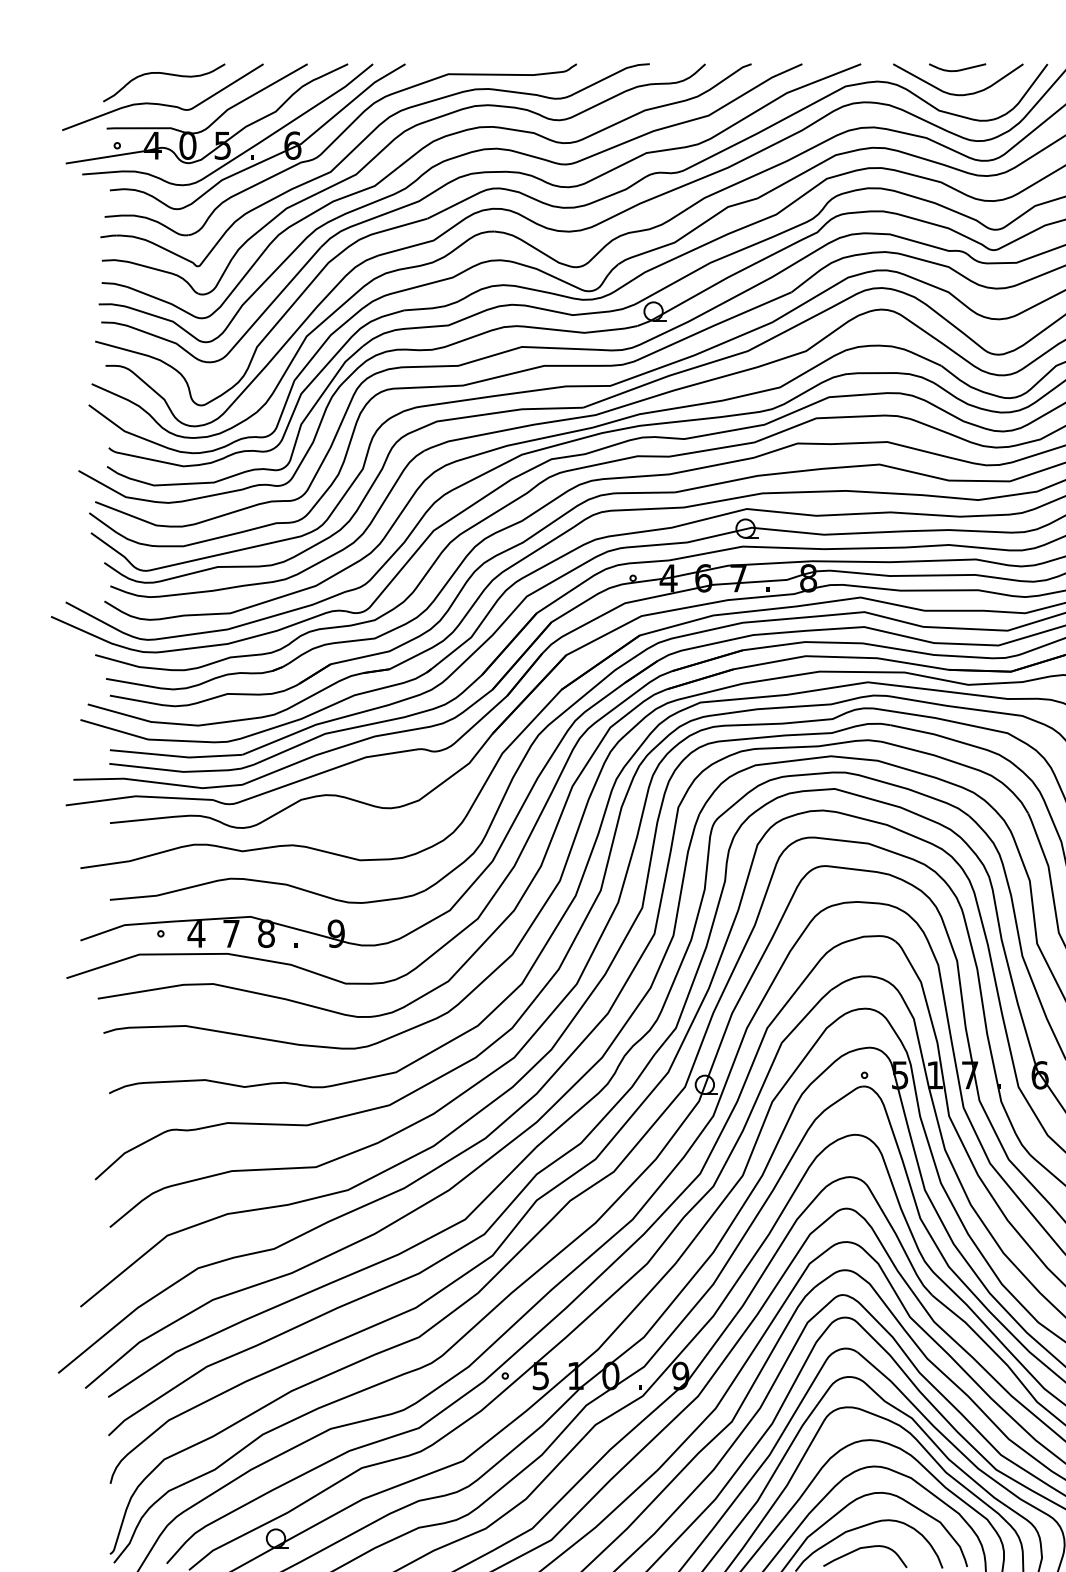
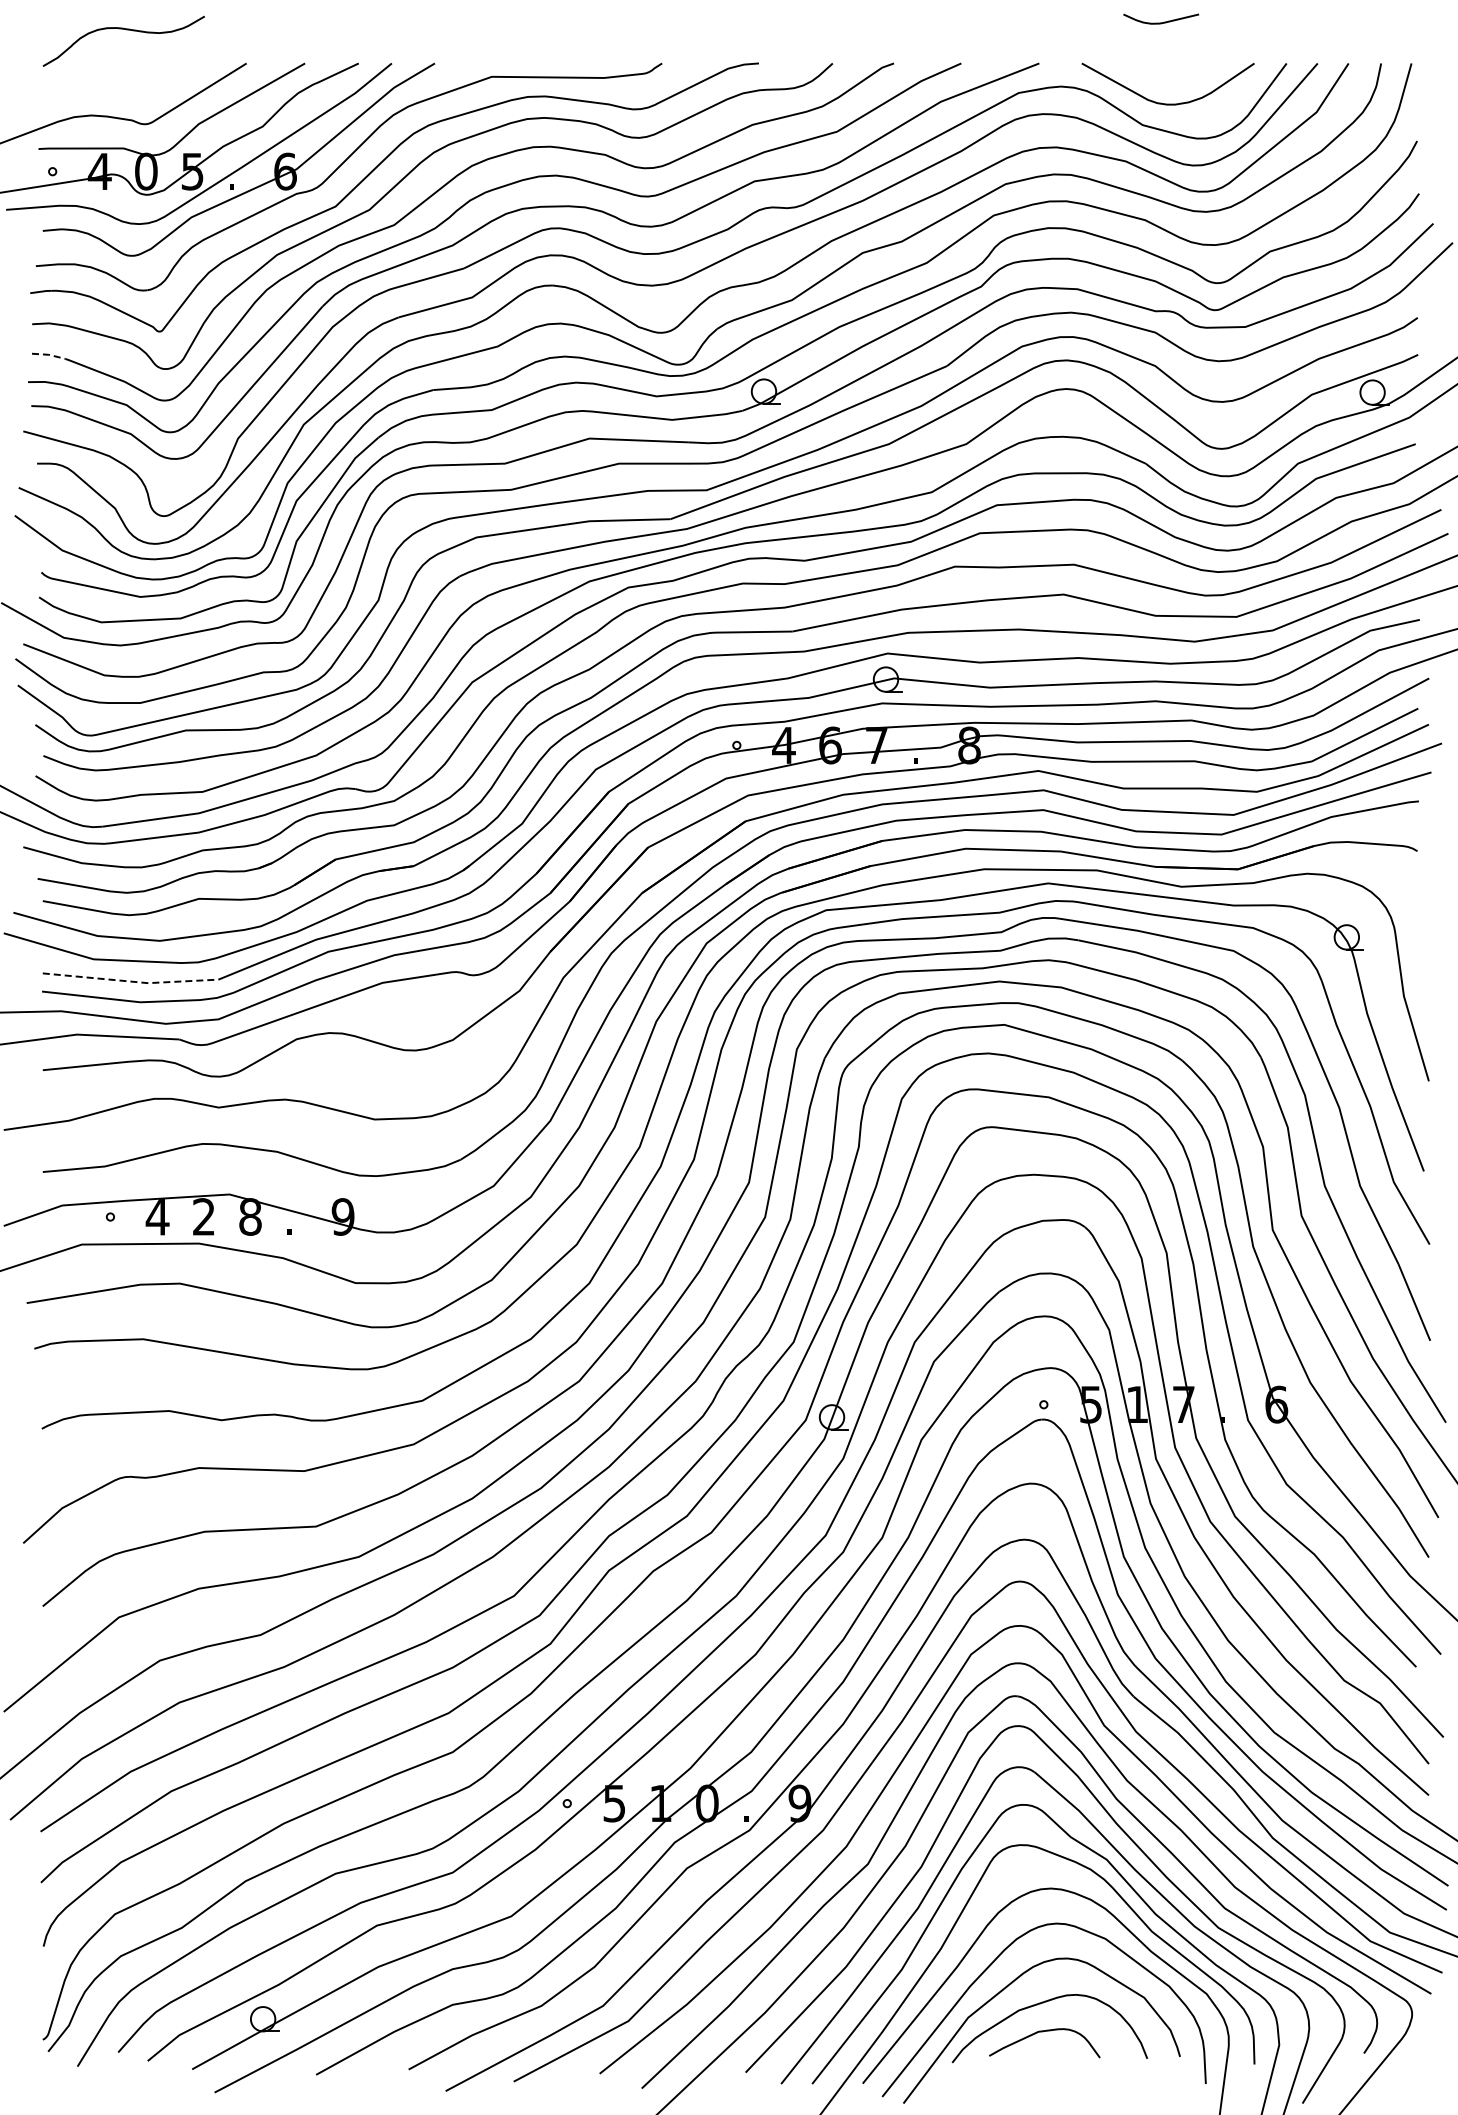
curve: (957, 70) -> (1161, 22), moved
curve: (166, 74) -> (126, 30), moved
line: (114, 283) -> (48, 354), solid -> dashed
line: (176, 756) -> (131, 981), solid -> dashed
text: (231, 933) -> (203, 1216), 7 -> 2

